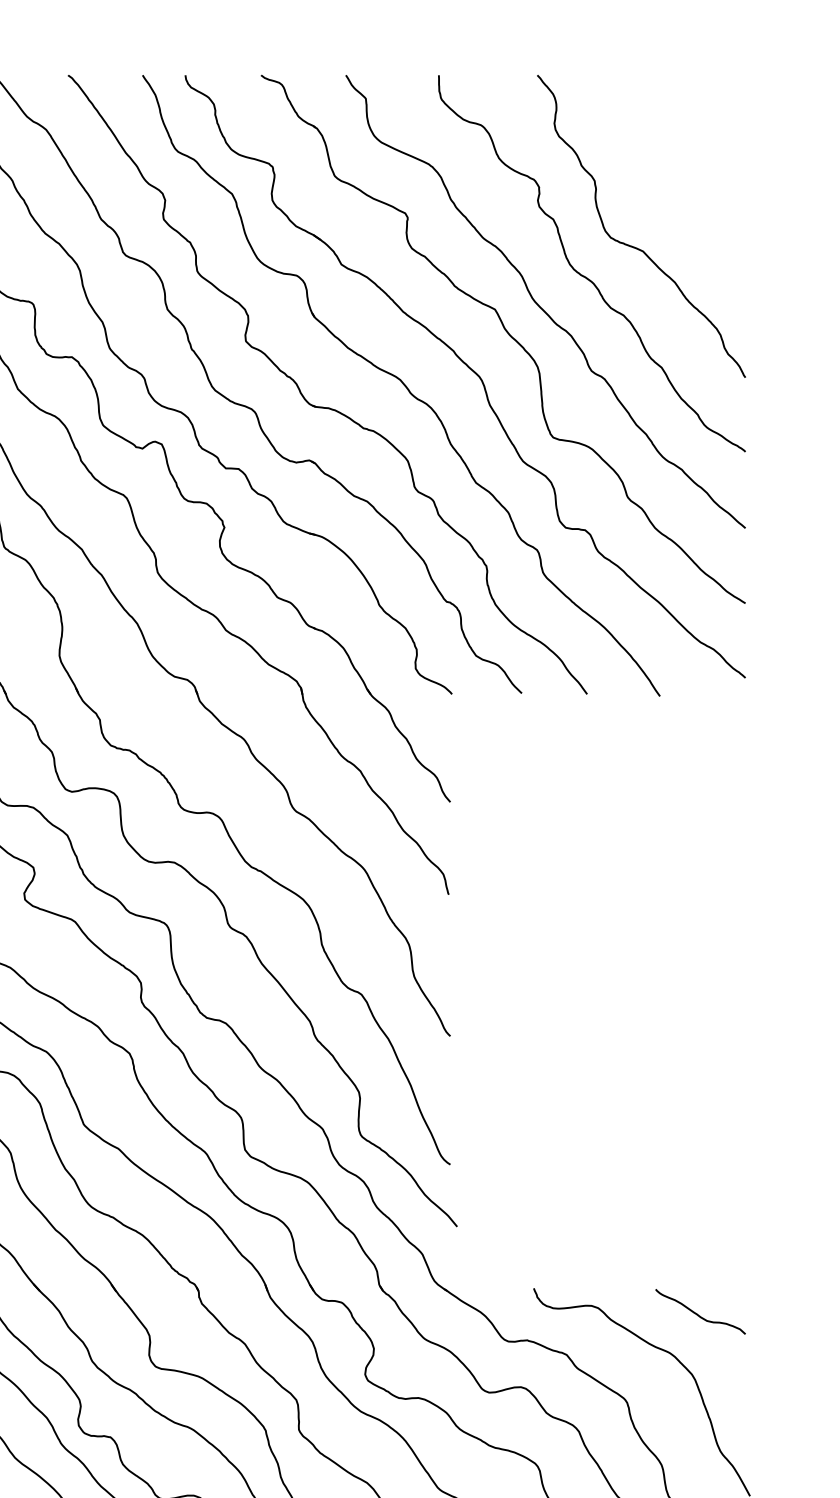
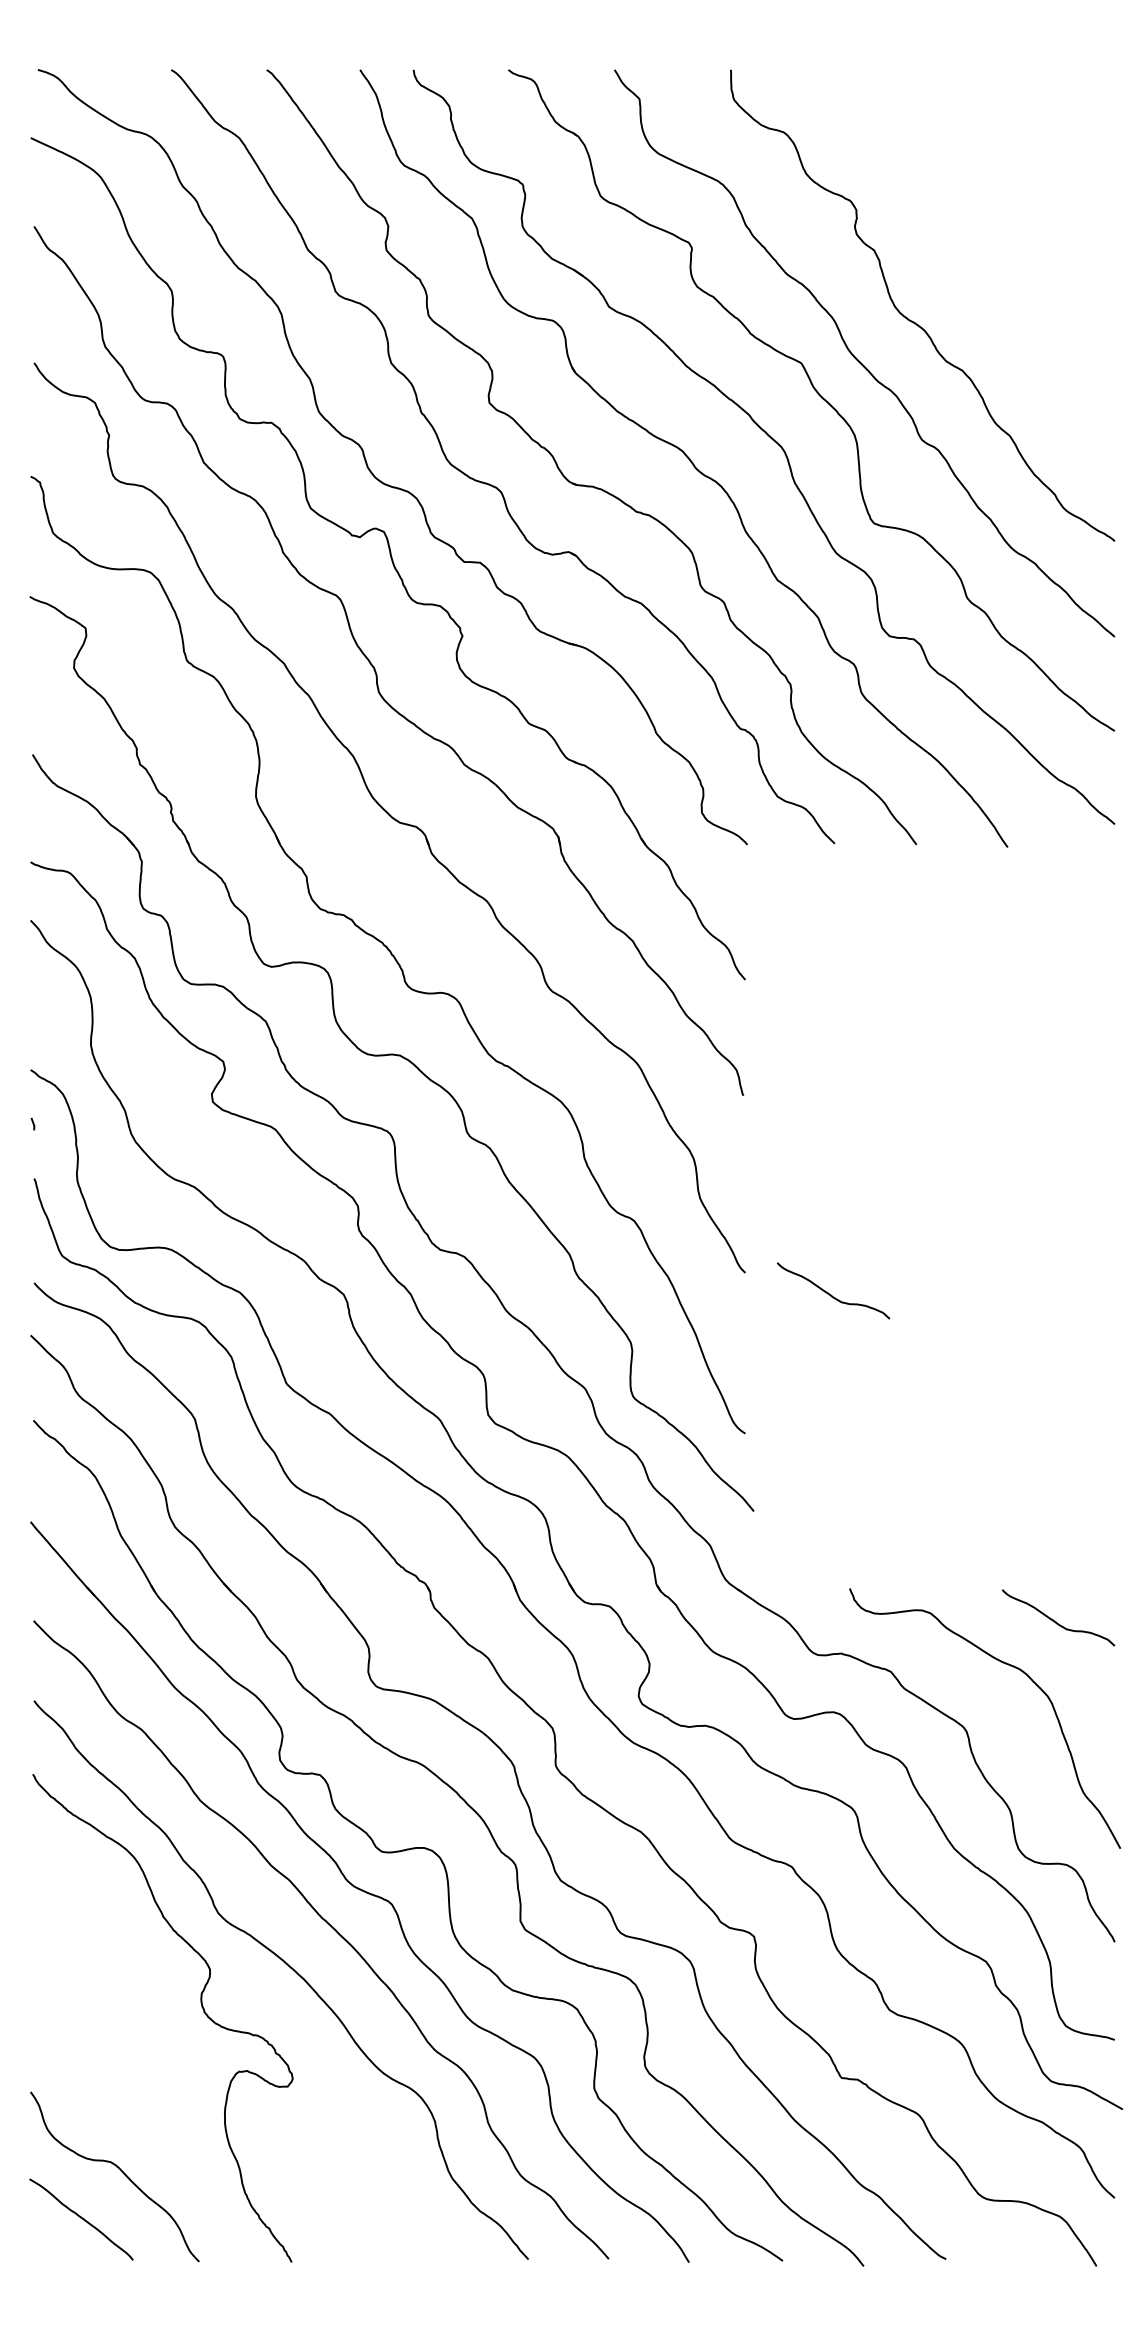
curve: (632, 245) -> (973, 283), removed
curve: (519, 1053) -> (831, 1294), added

